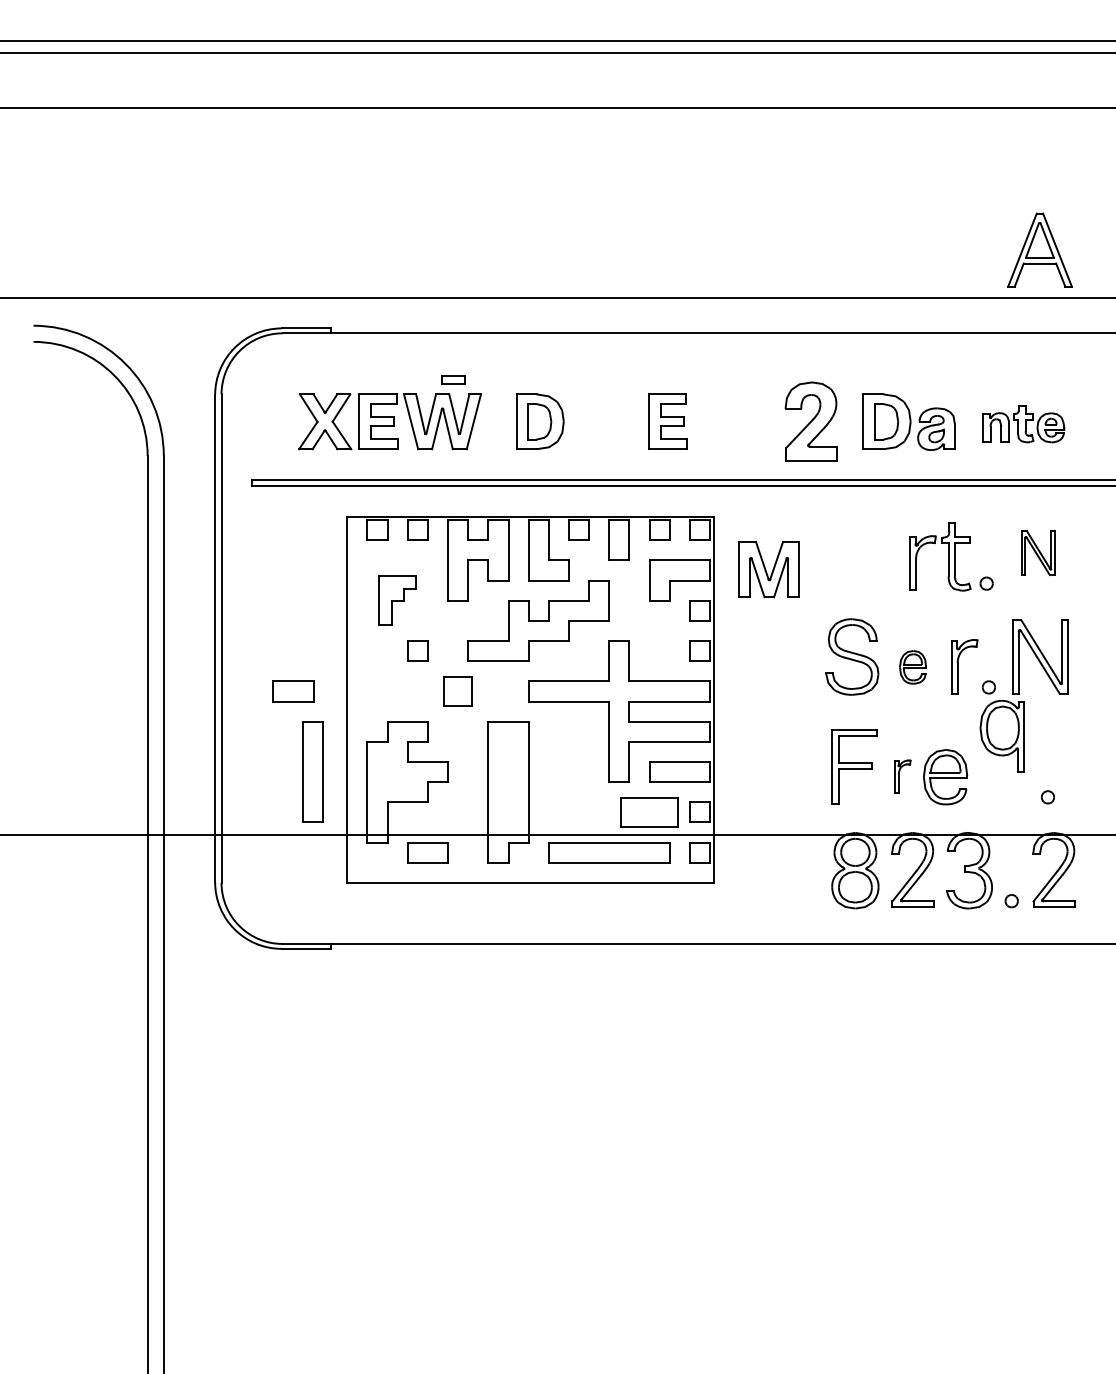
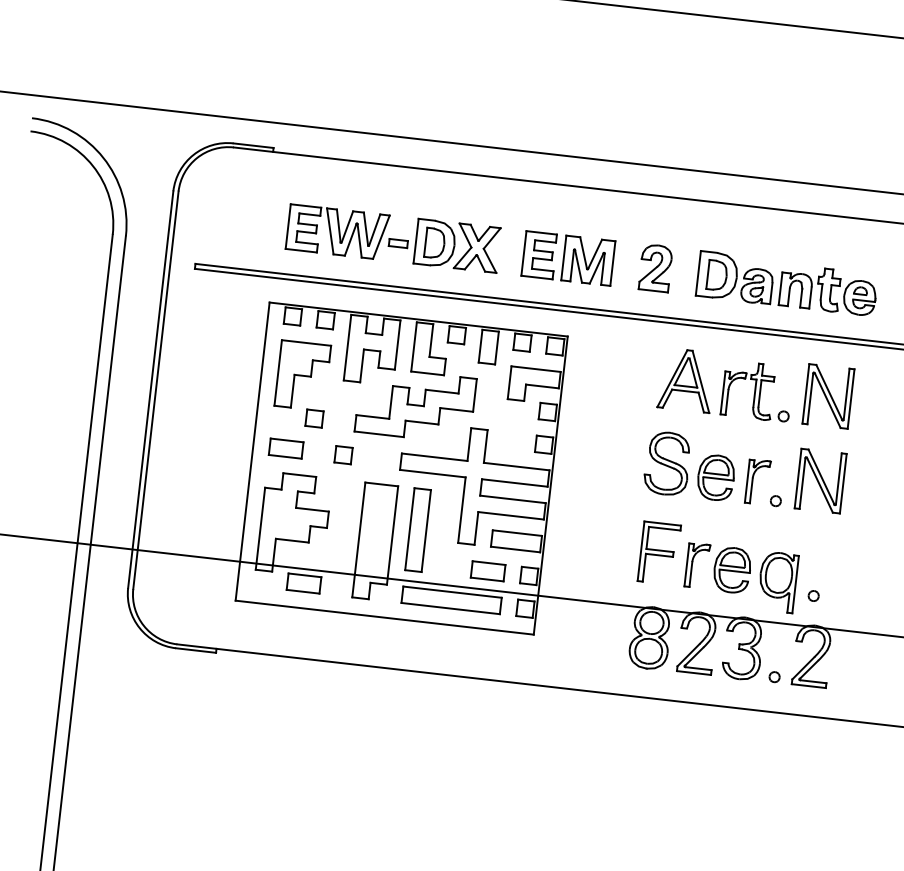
part: (1039, 249) -> (686, 379), moved
part: (453, 379) -> (398, 243), moved
part: (810, 420) -> (655, 267), size x0.71
part: (325, 421) -> (477, 247), moved
part: (1023, 424) -> (828, 290), size x1.43
part: (1038, 552) -> (828, 395), size x1.67
part: (768, 569) -> (587, 260), moved
part: (397, 600) -> (302, 375), size x1.67
part: (912, 667) -> (715, 477), size x1.67
part: (293, 691) -> (286, 448), moved
part: (457, 691) -> (343, 455), size x0.71
part: (1001, 736) -> (777, 582), moved
part: (312, 771) -> (417, 529), moved
part: (902, 776) -> (697, 565), size x1.67
part: (649, 811) -> (488, 570), size x0.71

